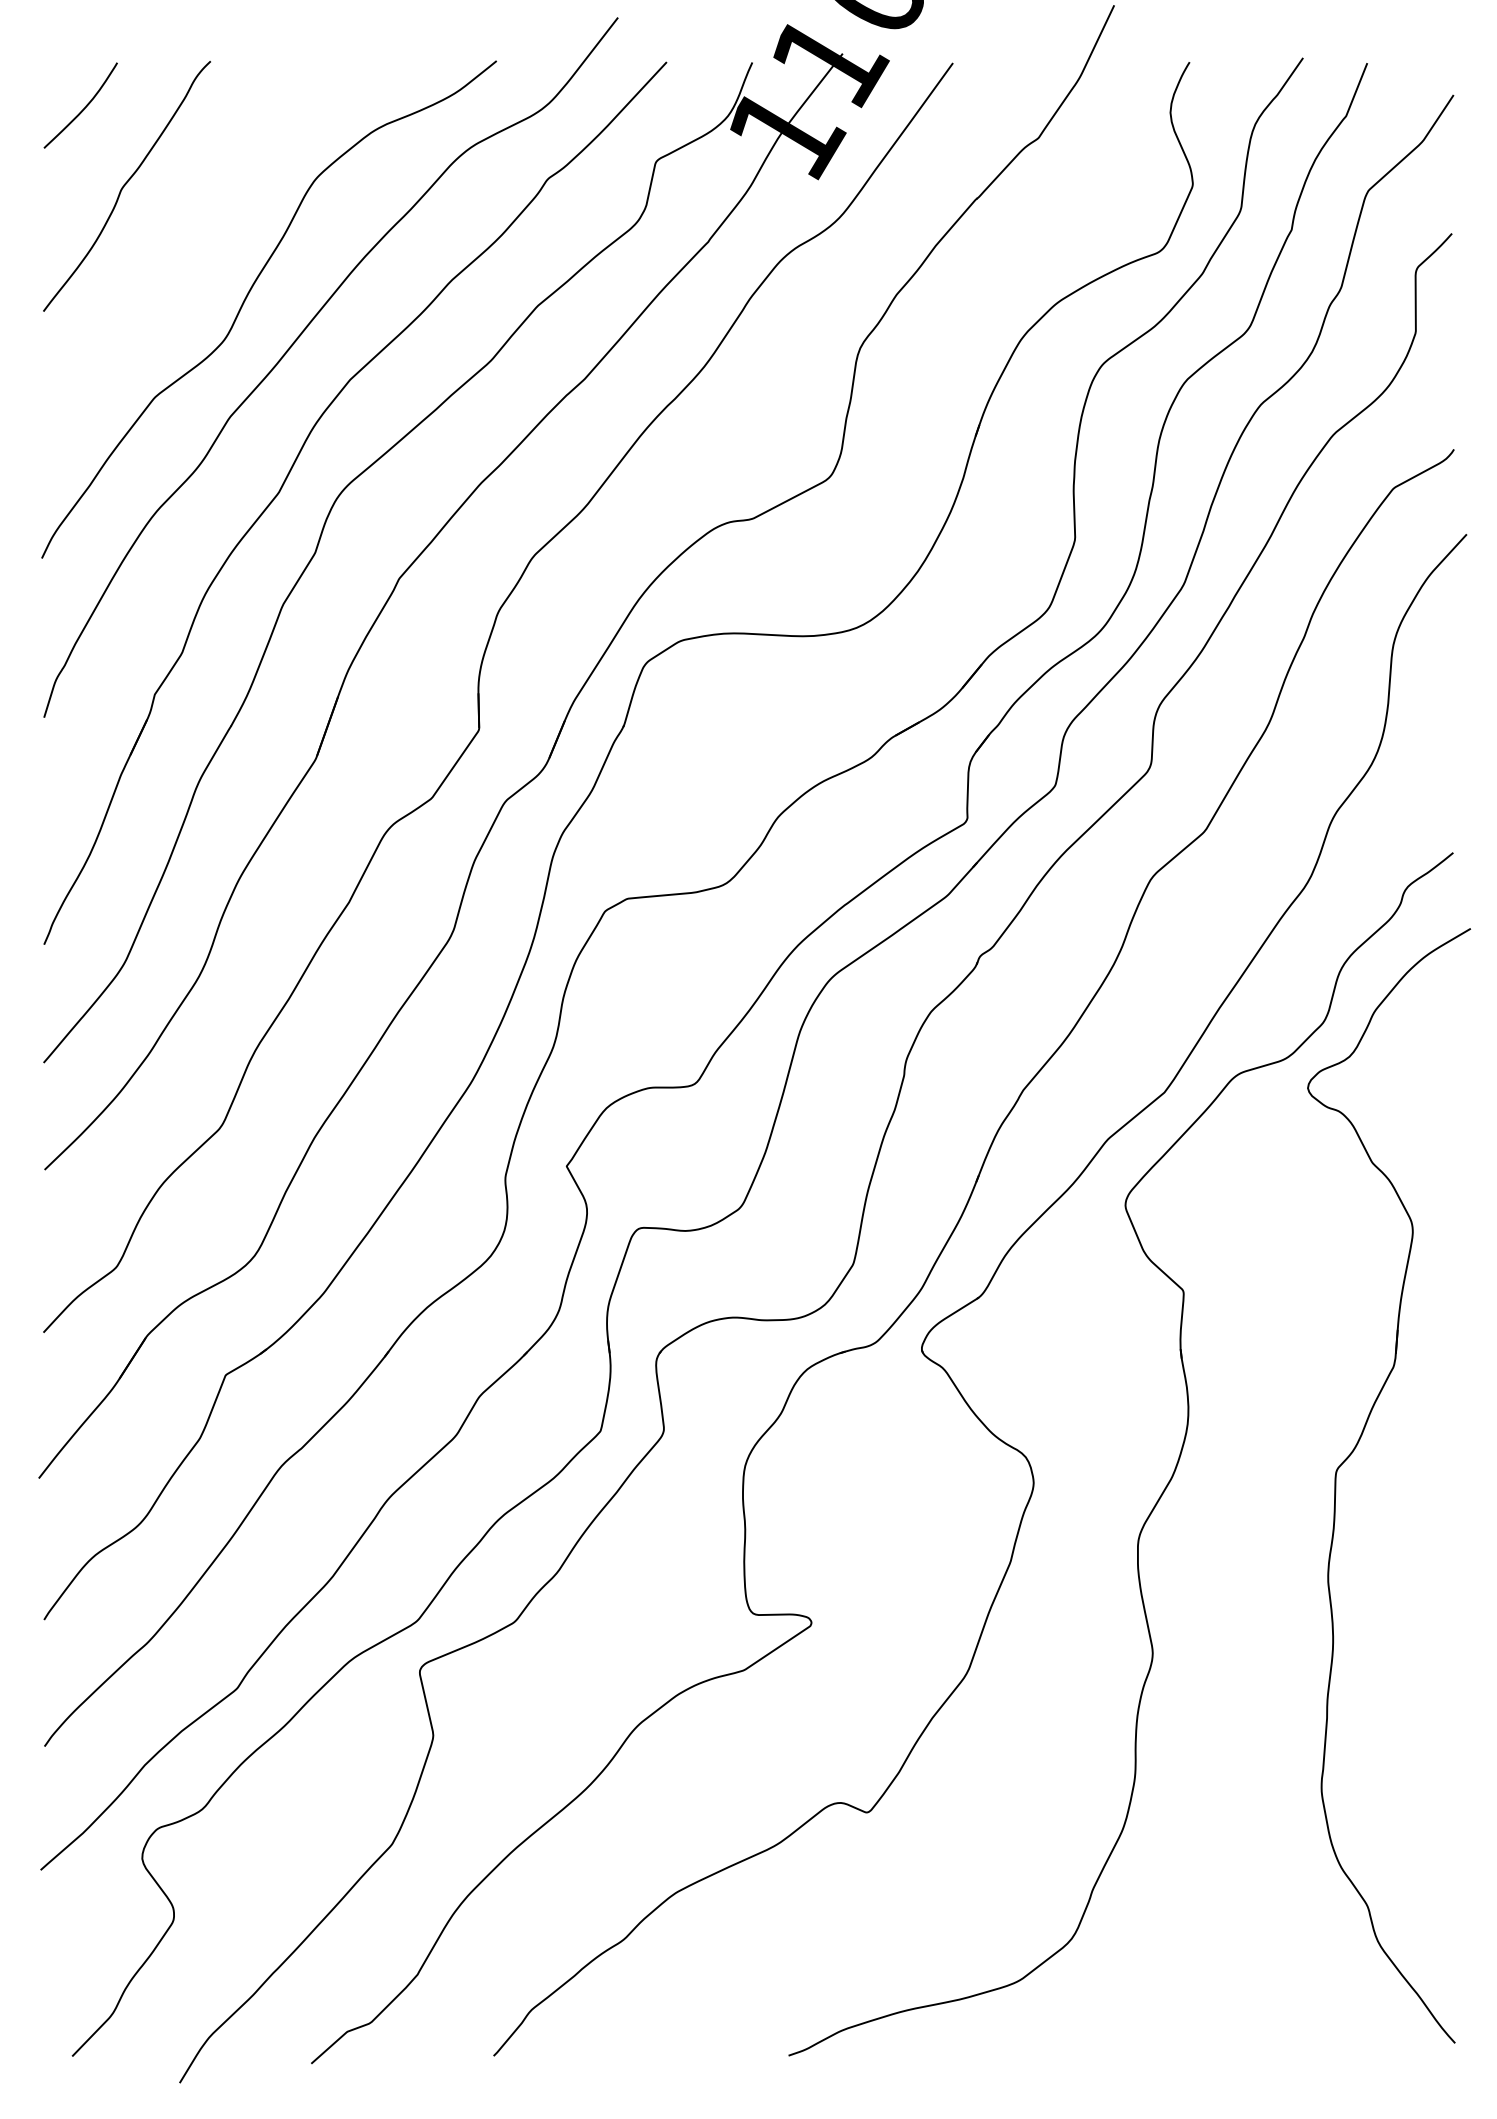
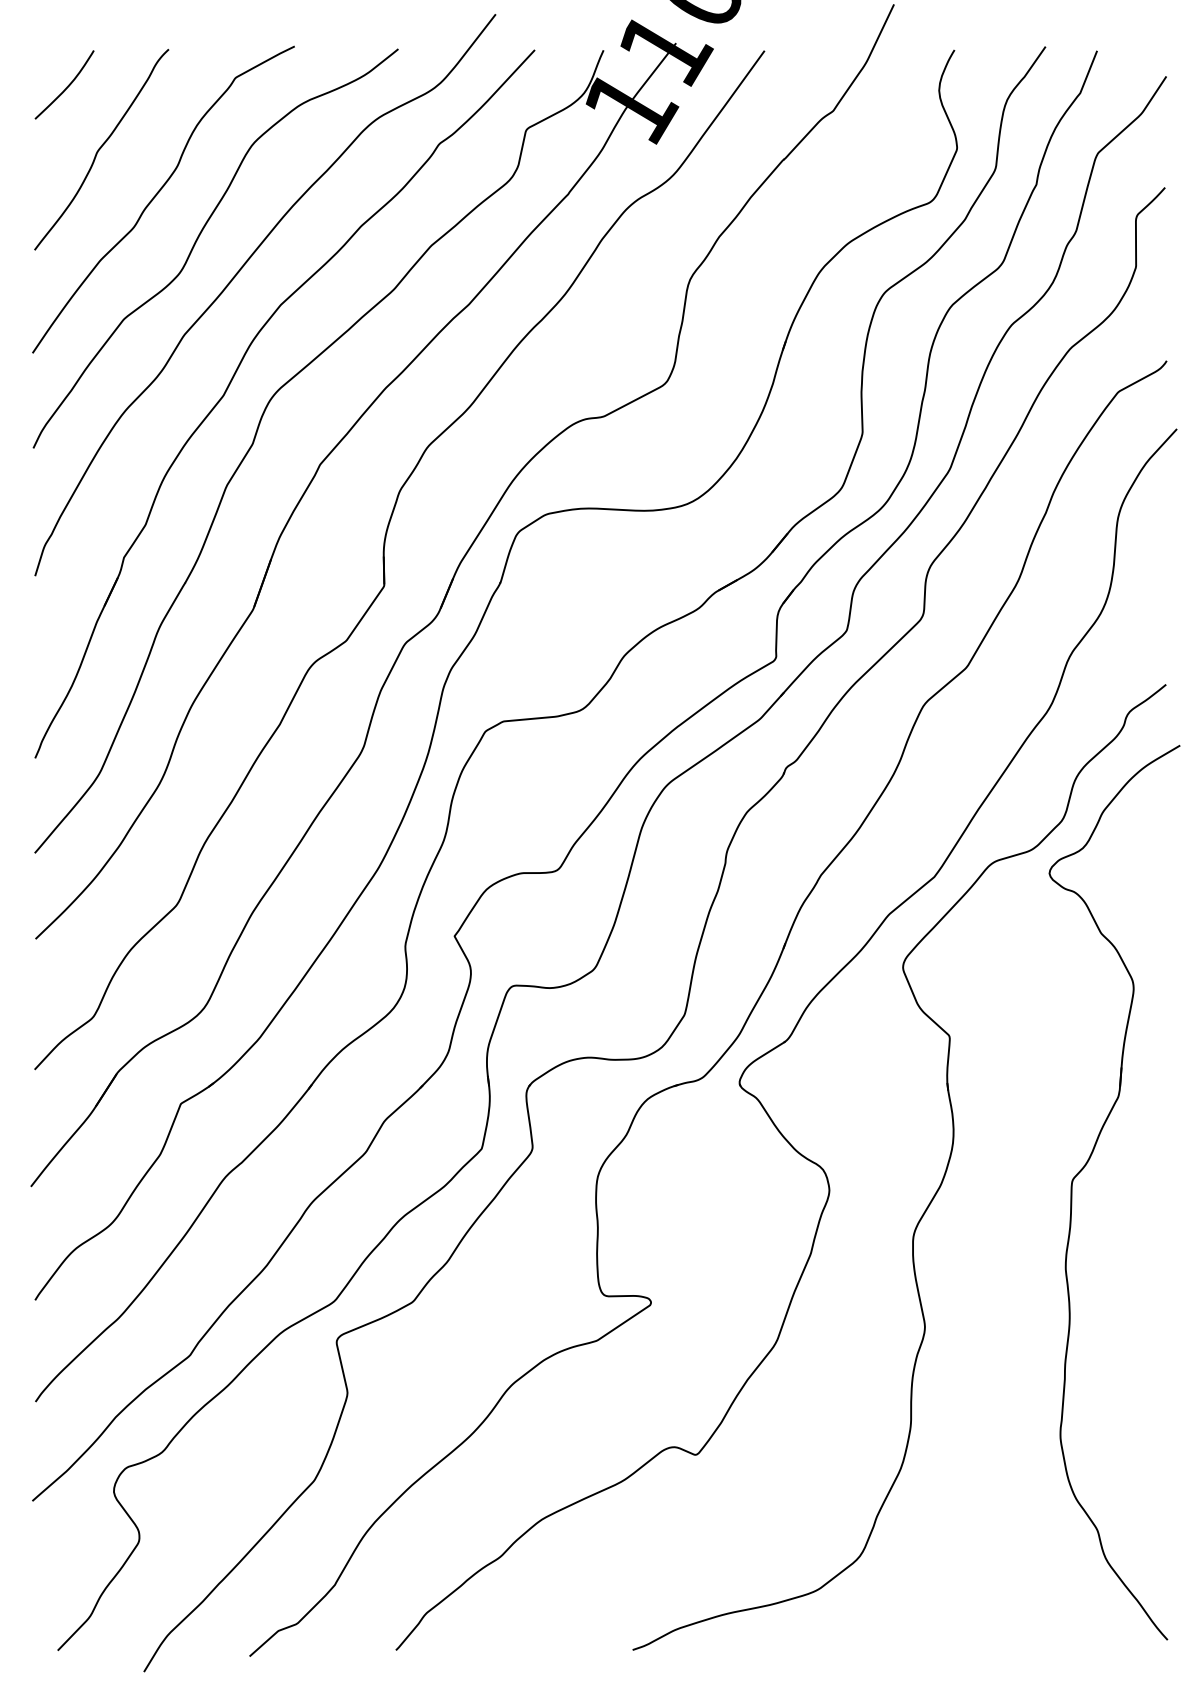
curve: (197, 241) -> (158, 193), added

